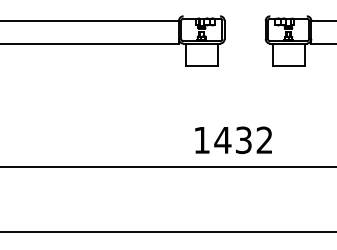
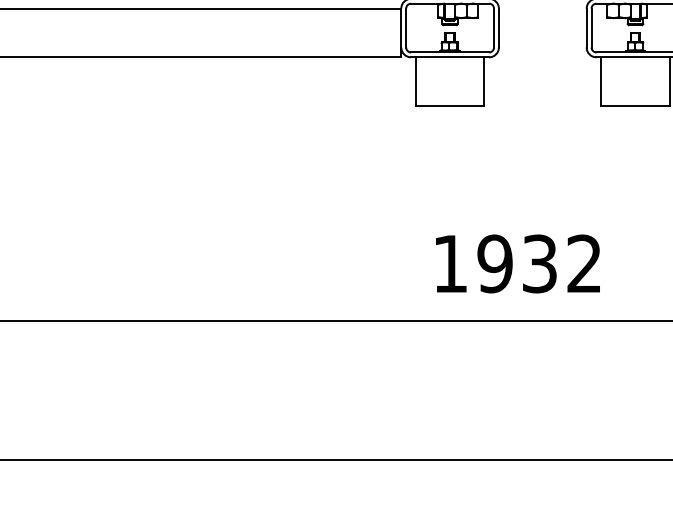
text: (222, 140) -> (494, 264), 1432 -> 1932

